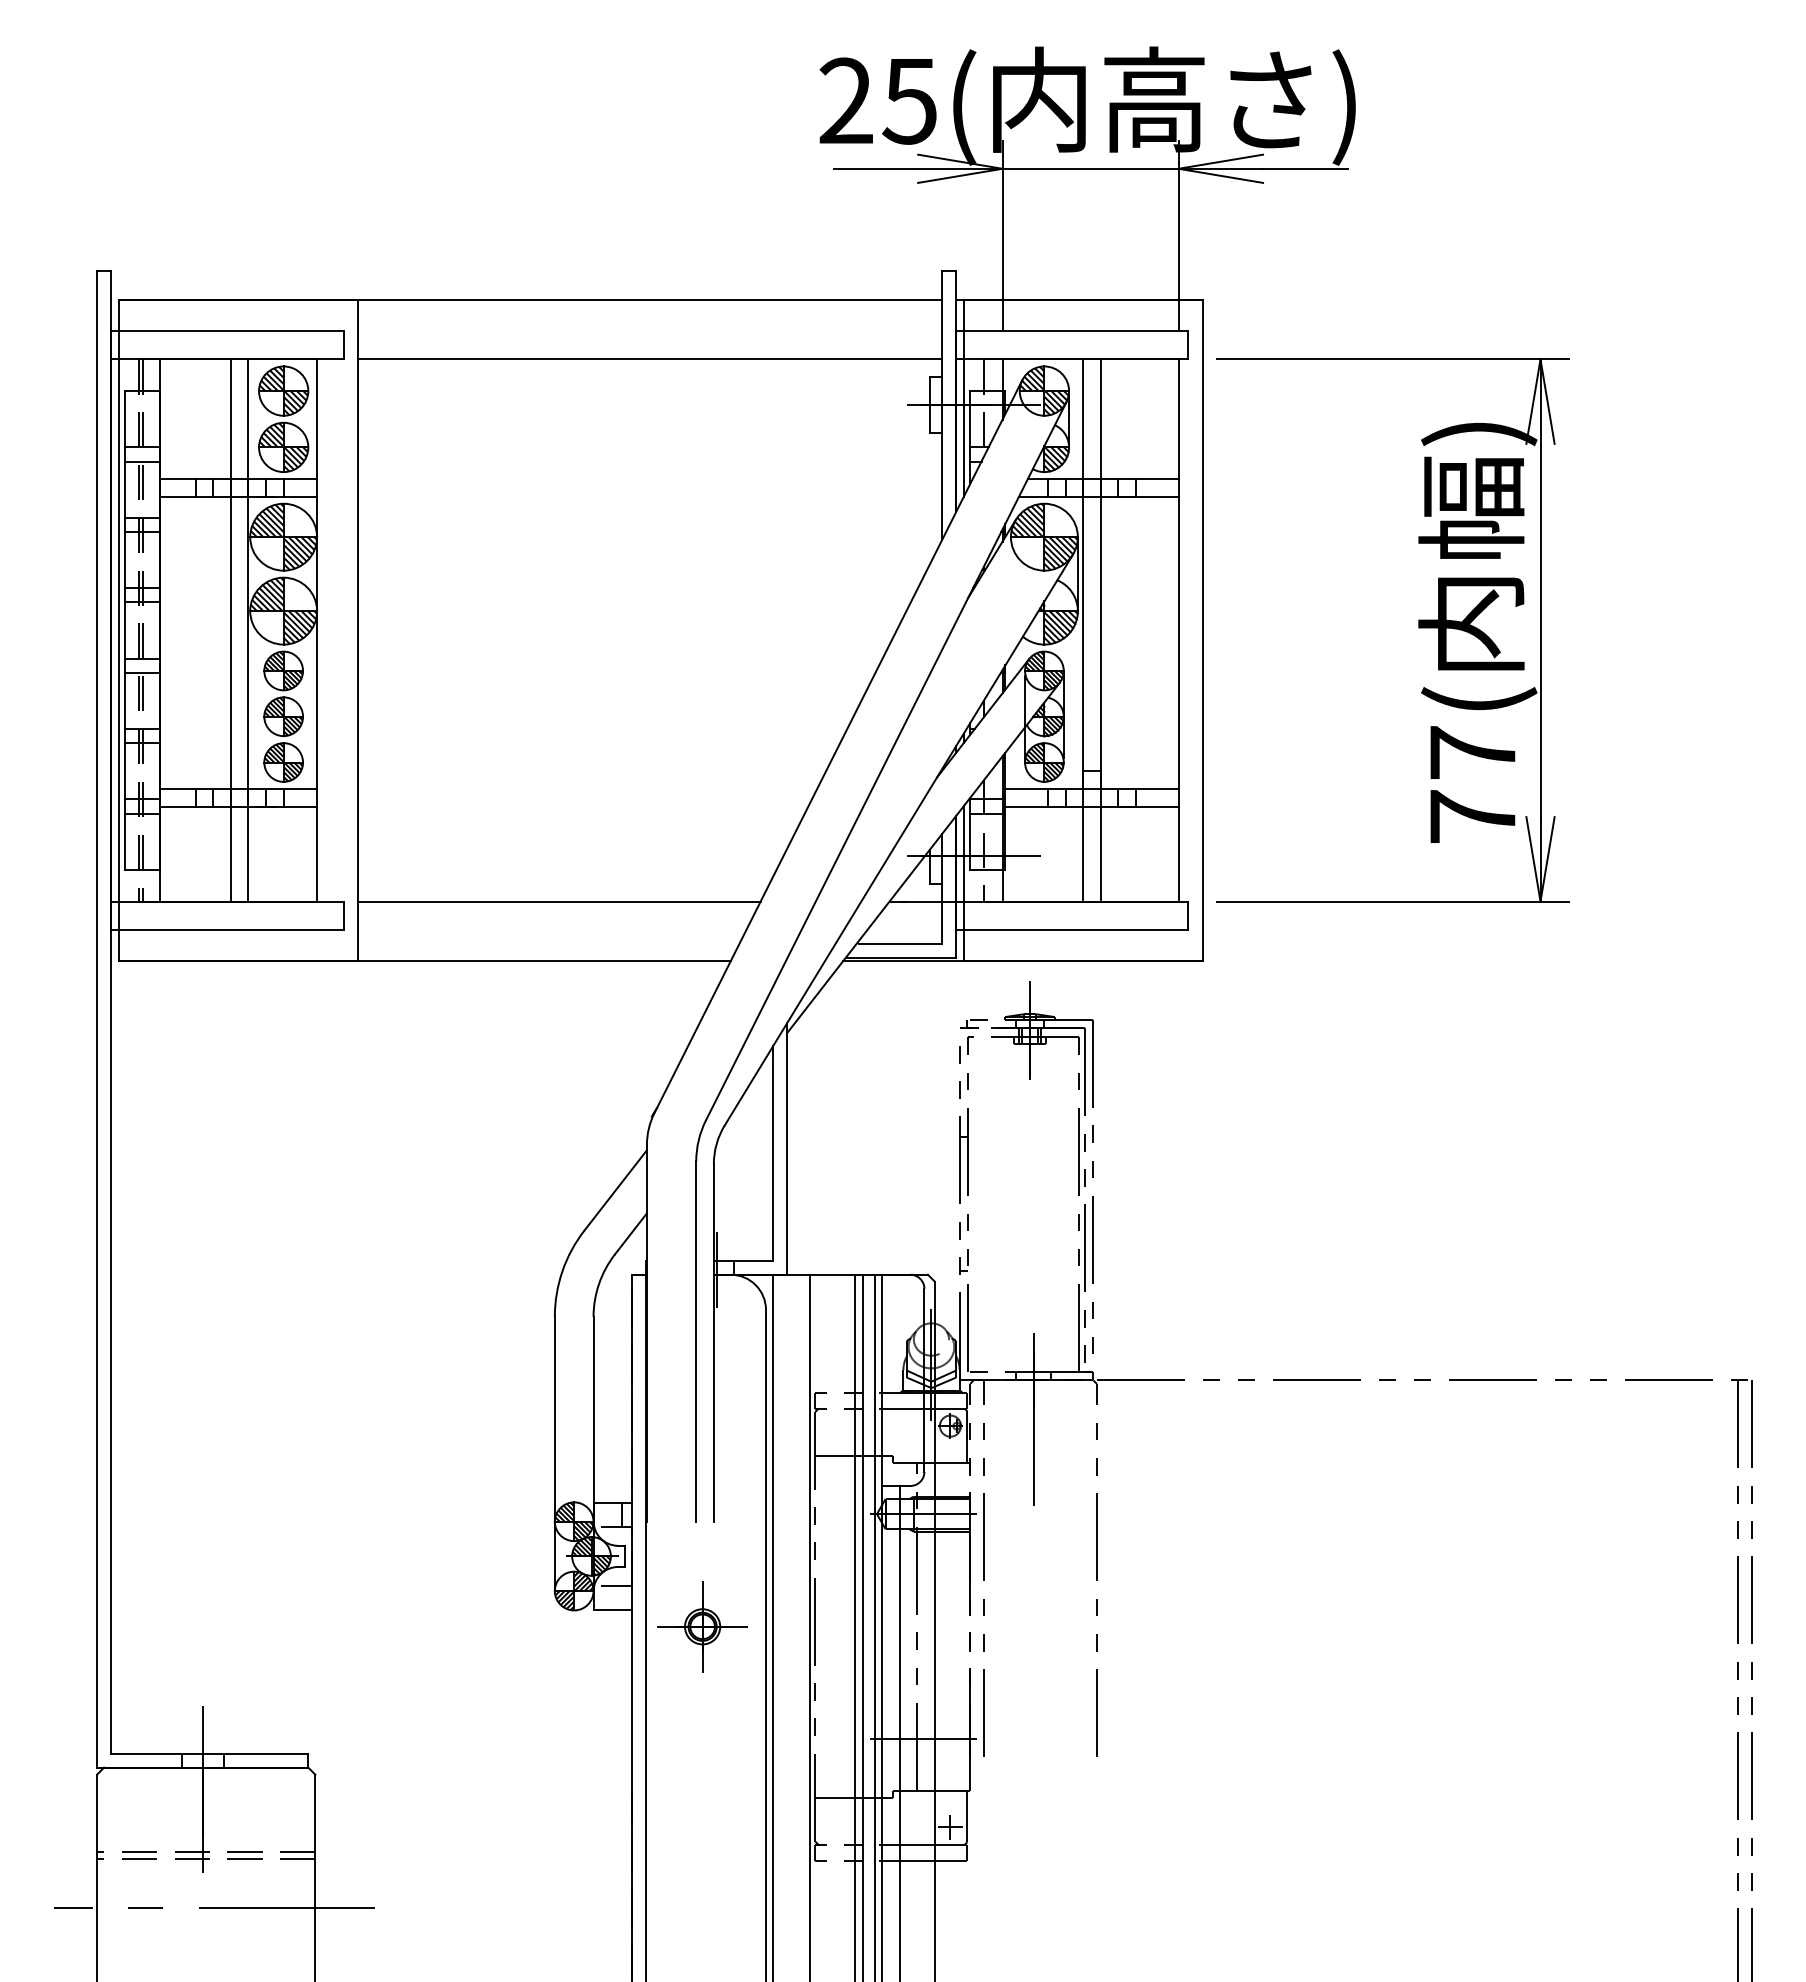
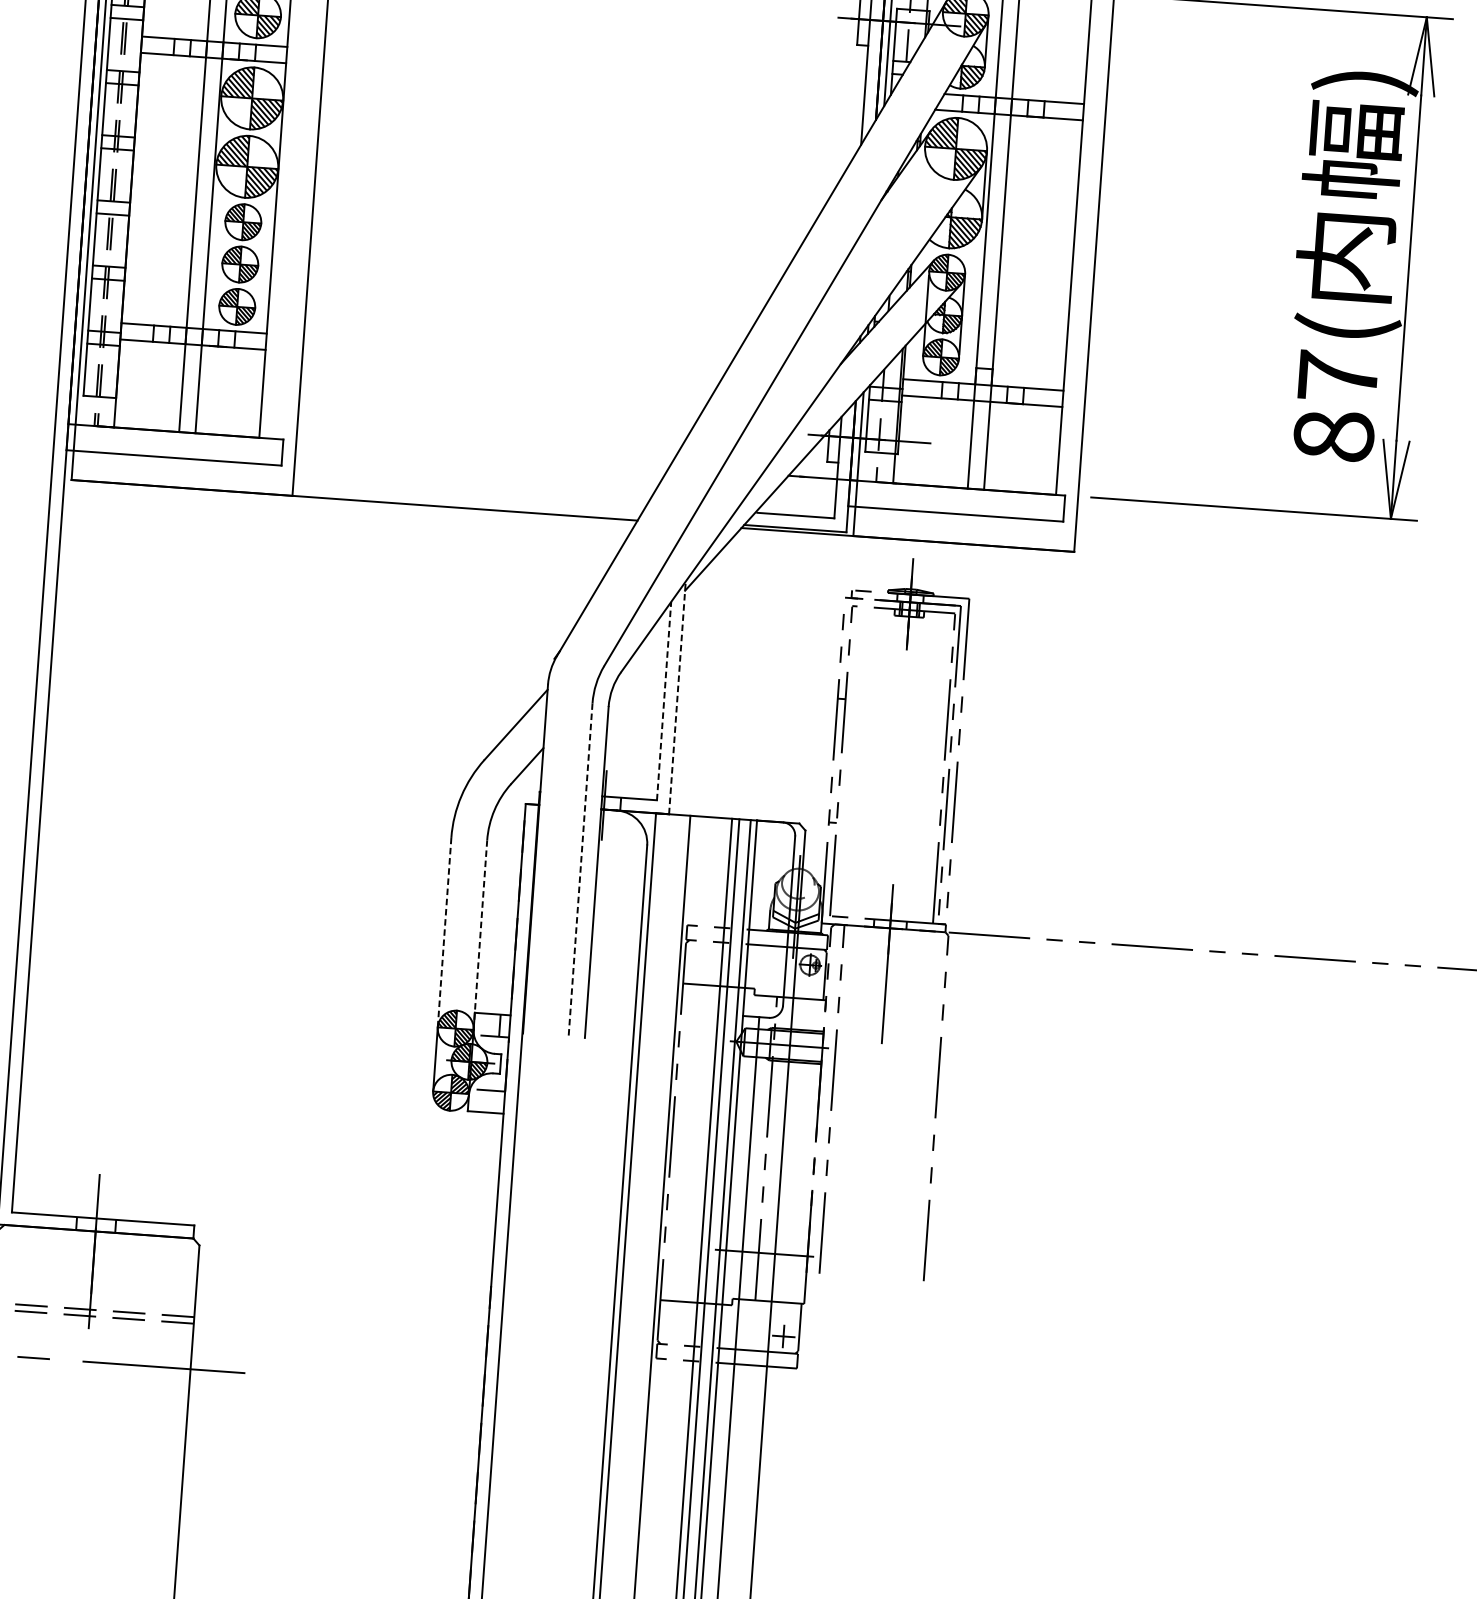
text: (1472, 816) -> (1333, 435), 77( -> 87(
line: (558, 901) -> (482, 453), removed
line: (787, 1149) -> (677, 698), solid -> dashed
line: (773, 1153) -> (664, 701), solid -> dashed
line: (696, 1342) -> (580, 870), solid -> dashed
line: (554, 1418) -> (444, 931), solid -> dashed
line: (593, 1418) -> (480, 934), solid -> dashed
part: (702, 1626) -> (567, 1134), removed

